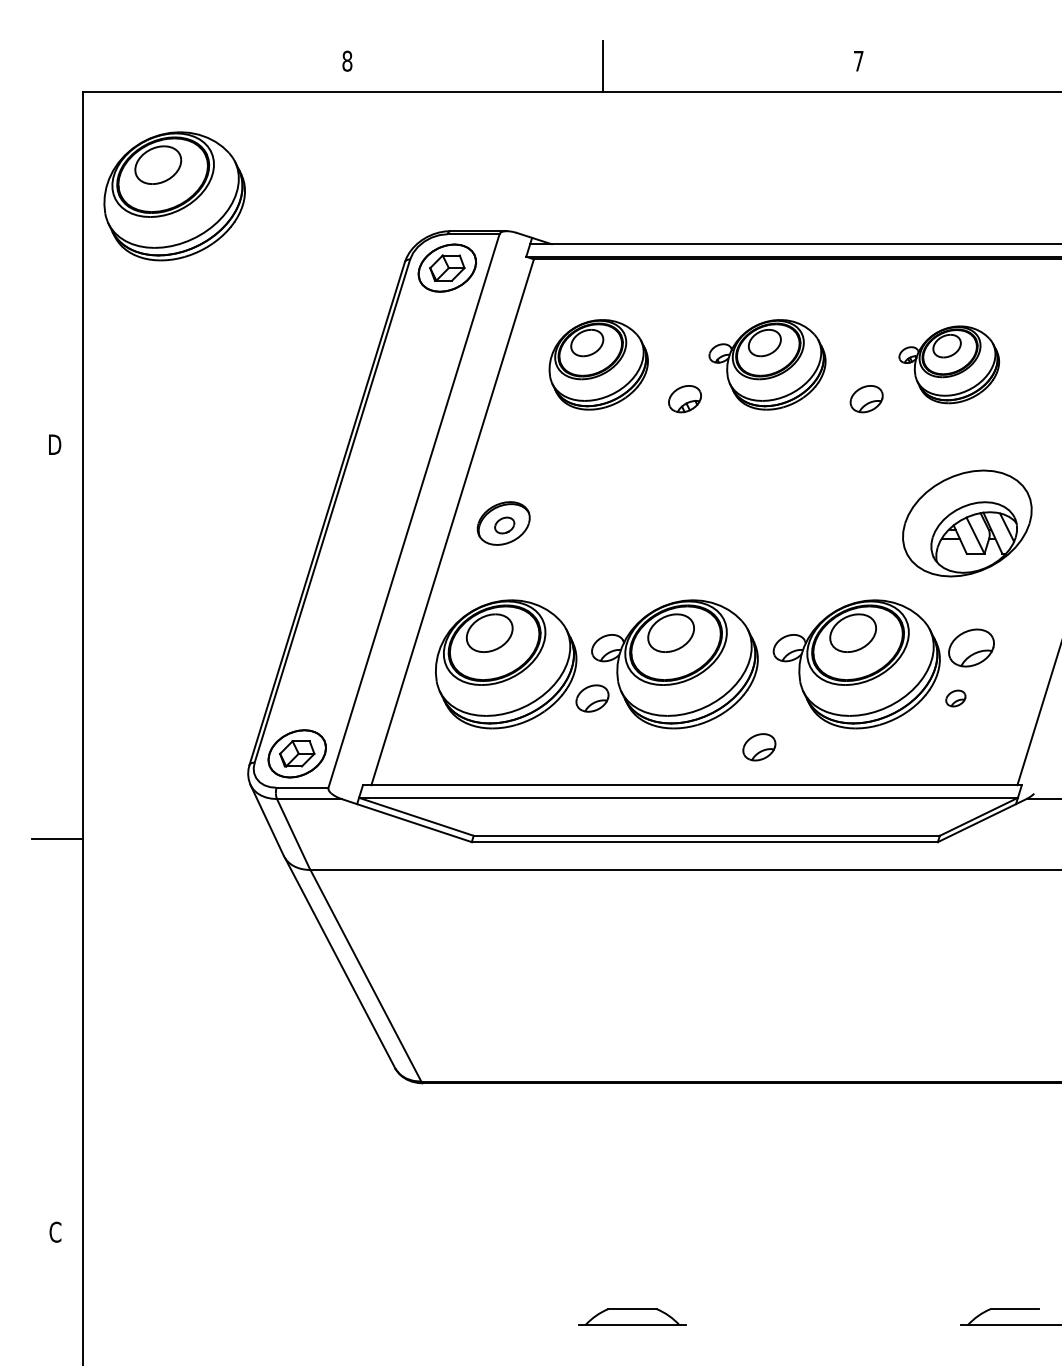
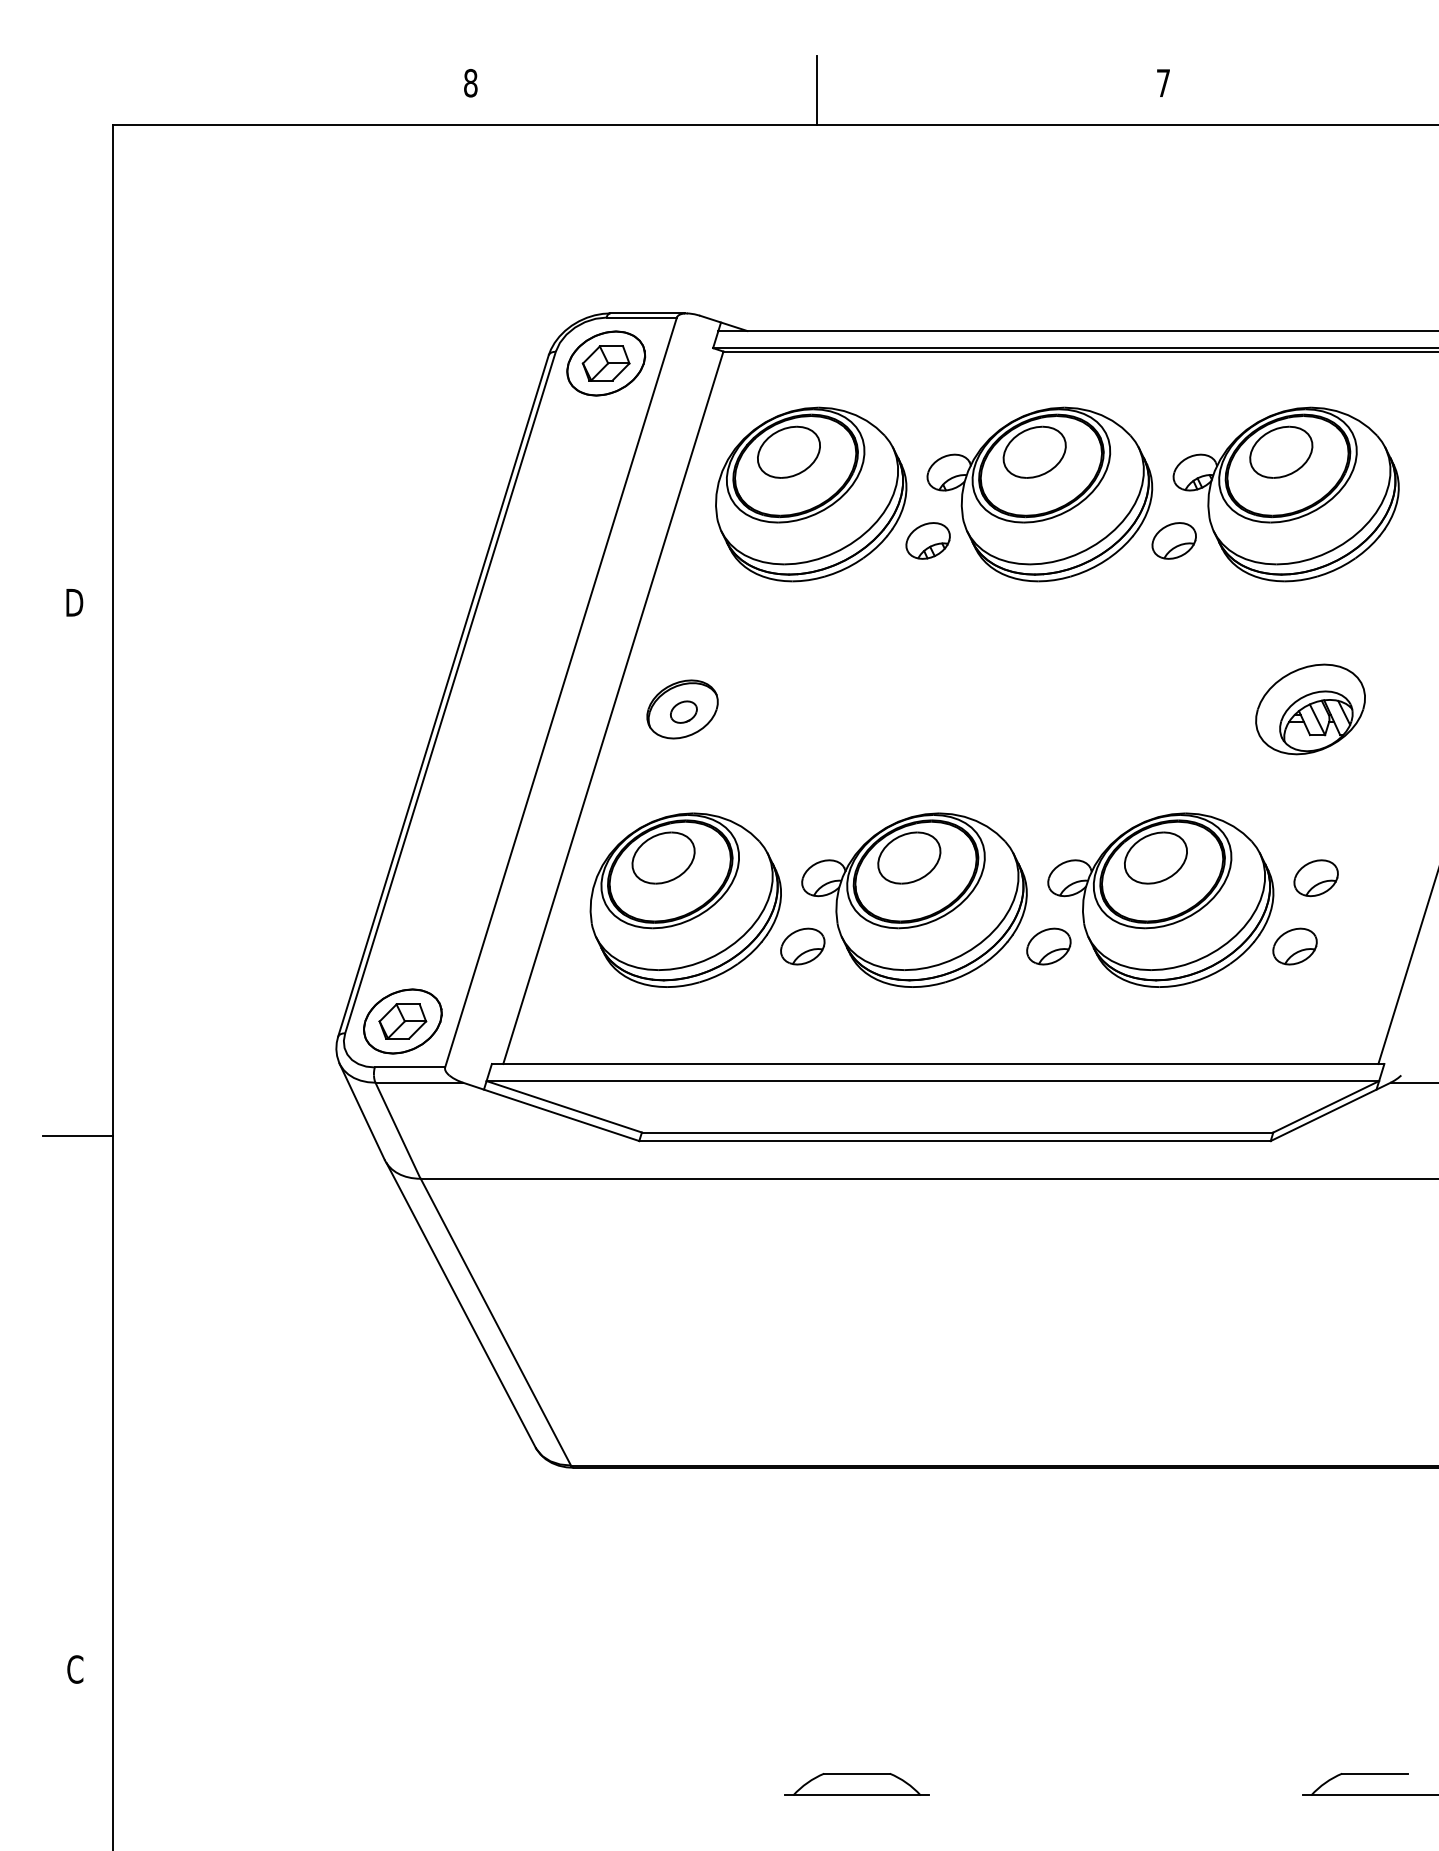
part: (174, 195) -> (236, 265), removed
part: (598, 364) -> (811, 494), size x1.43
part: (767, 364) -> (1039, 494), size x1.43
part: (948, 364) -> (1285, 494), size x1.67
part: (967, 523) -> (1310, 709), size x0.62
part: (970, 648) -> (1315, 878), size x0.71
part: (955, 698) -> (1294, 946), size x1.67
part: (759, 747) -> (1048, 946), moved

